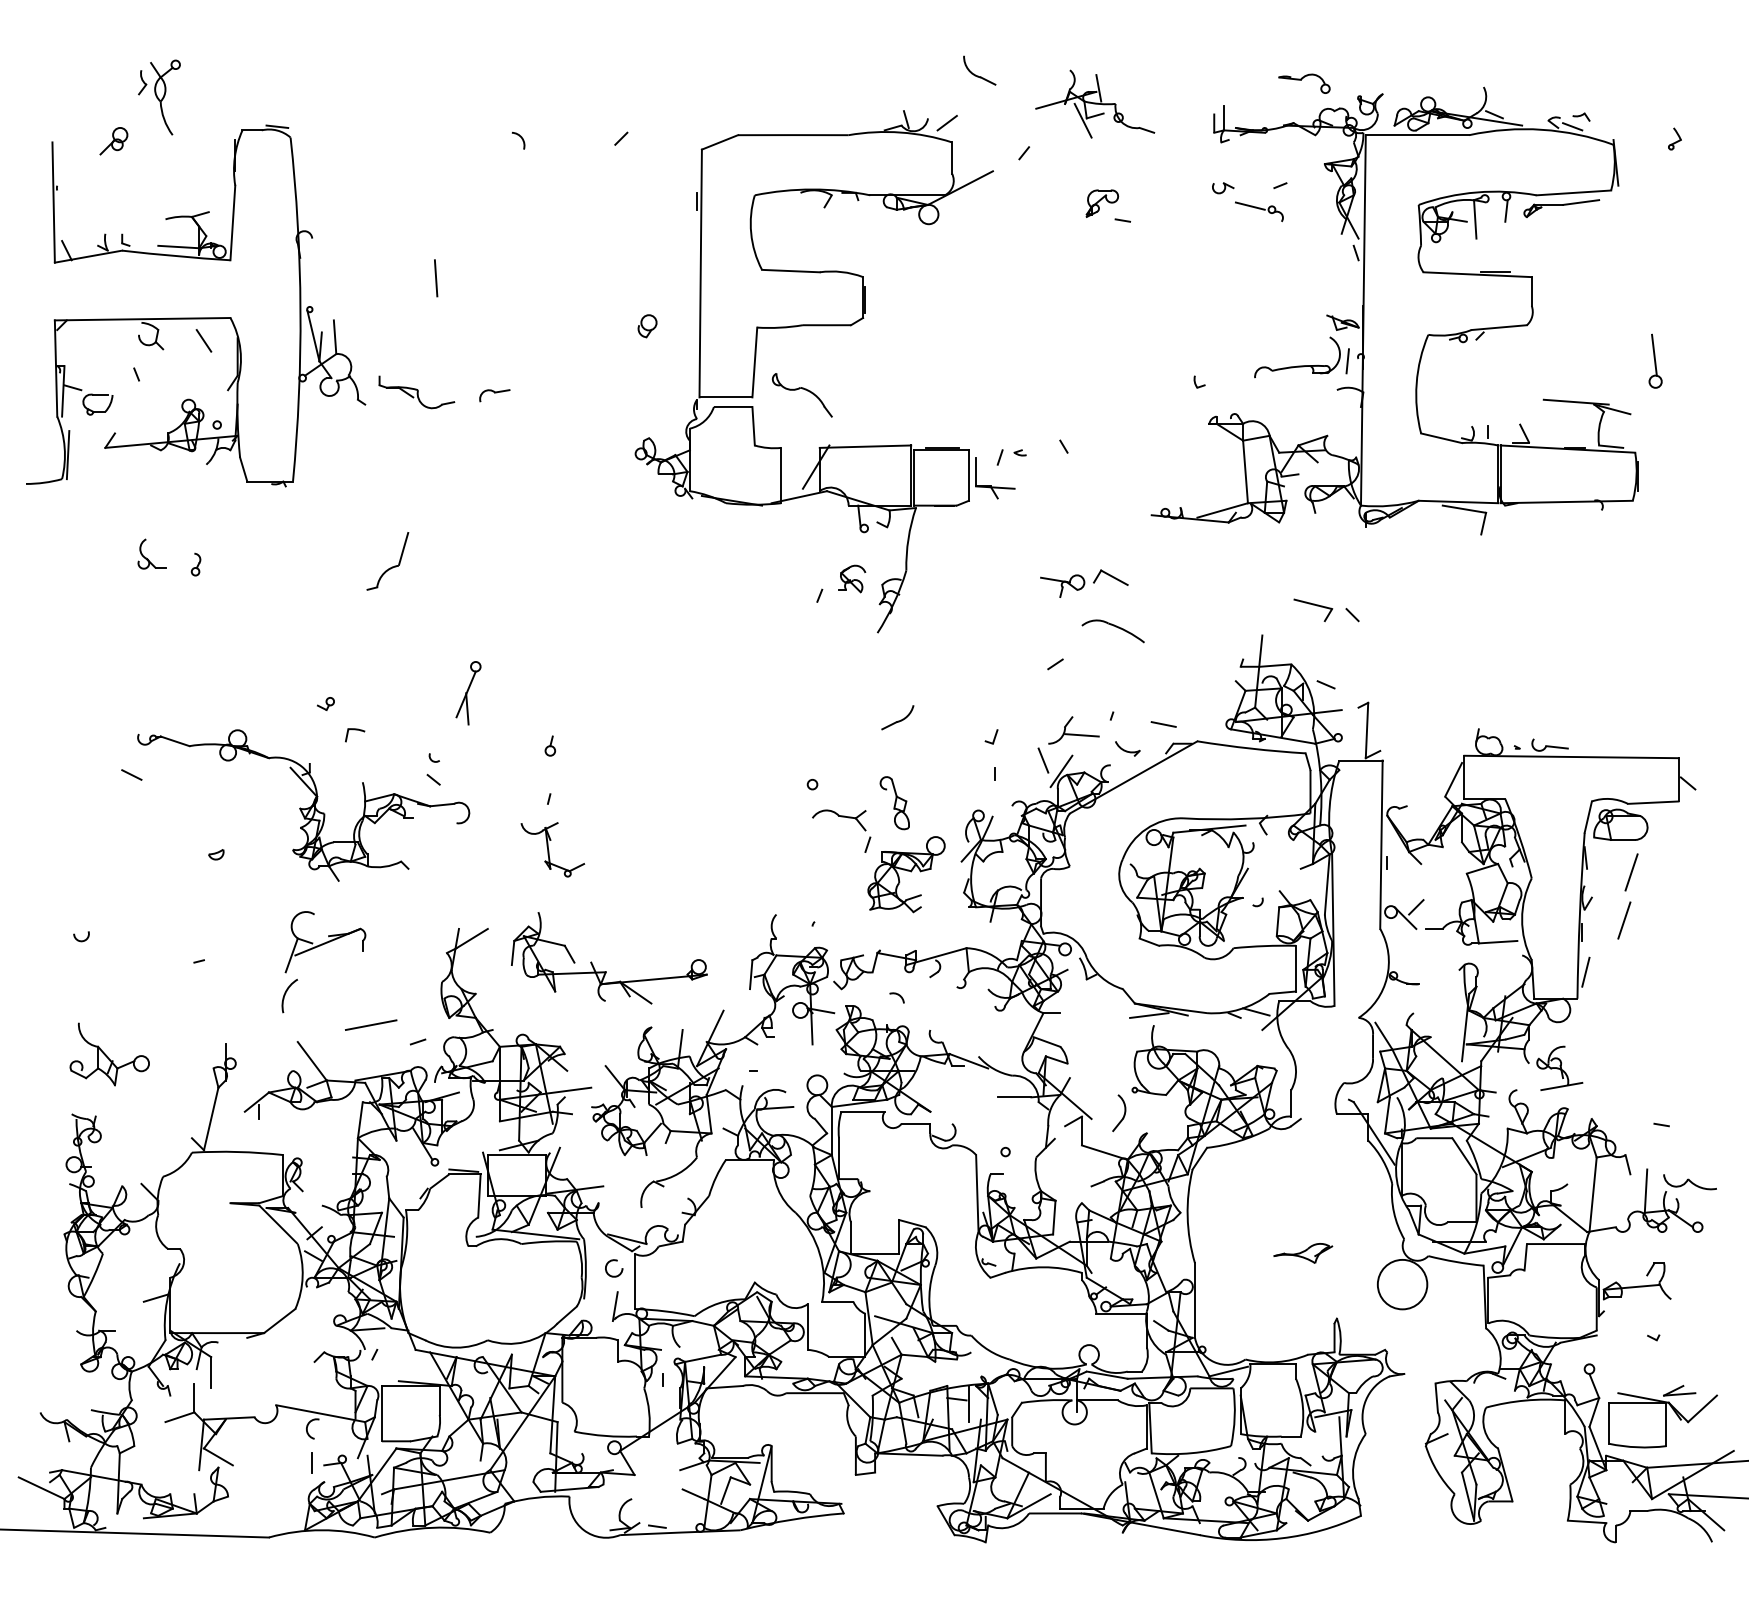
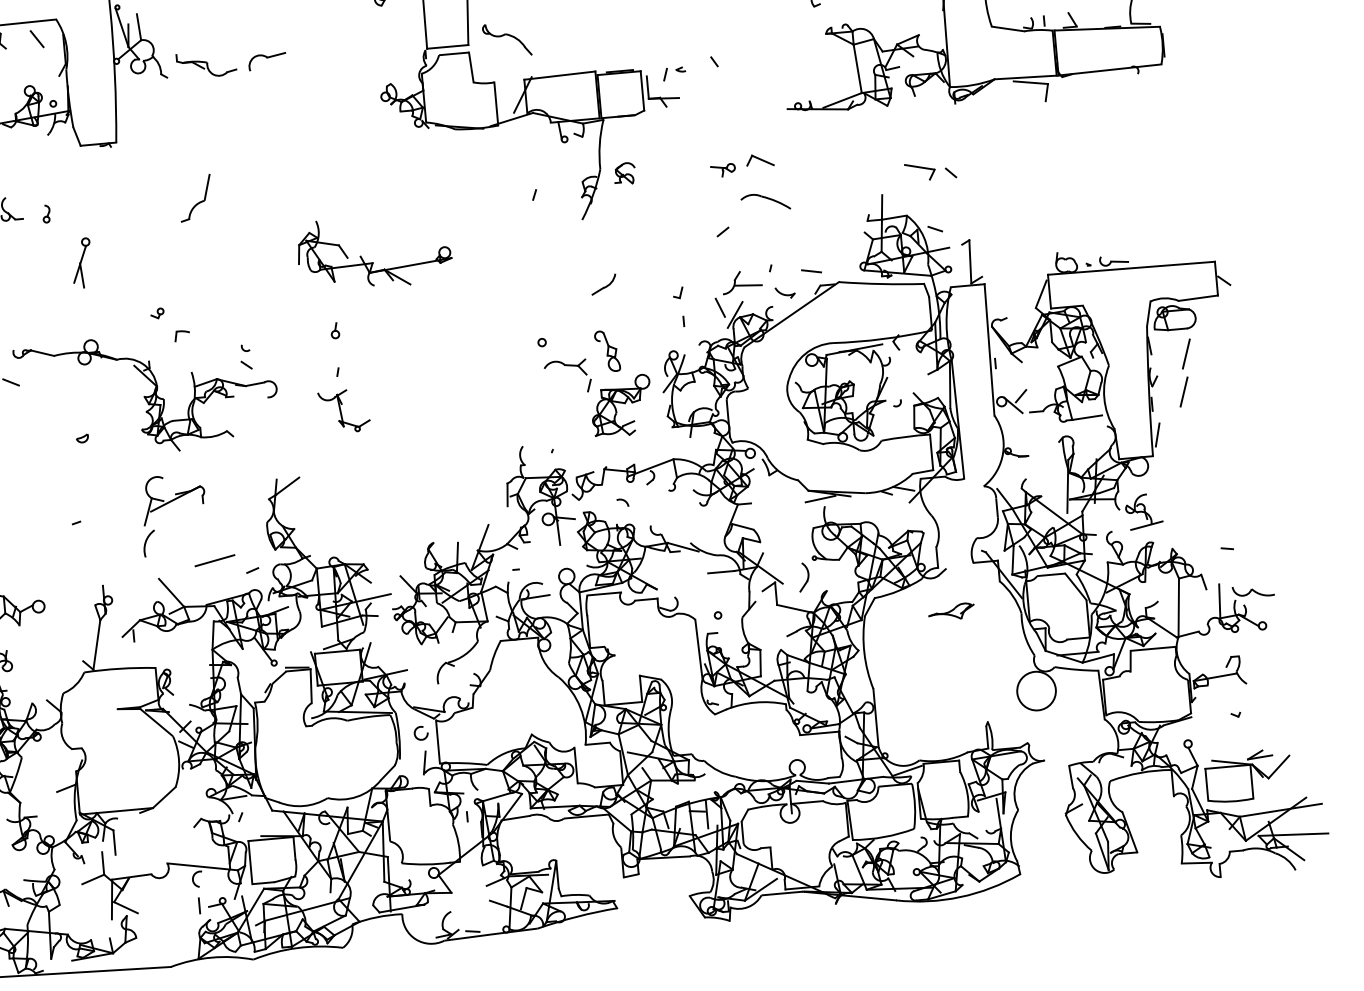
part: (494, 395) -> (267, 61), size x1.6
part: (852, 578) -> (625, 173), moved
part: (1062, 585) -> (723, 170), size x0.7
part: (468, 693) -> (81, 263), moved
part: (606, 971) -> (373, 262), moved
part: (1303, 1253) -> (951, 612), moved

